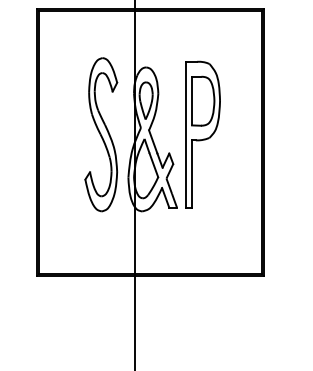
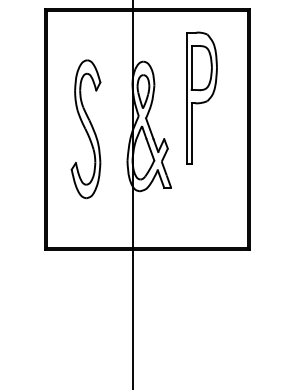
part: (202, 133) -> (201, 97), moved
part: (100, 134) -> (85, 129), moved

